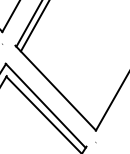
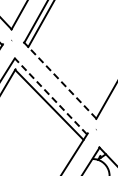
line: (55, 87) -> (59, 79), solid -> dashed
line: (45, 106) -> (50, 96), solid -> dashed

